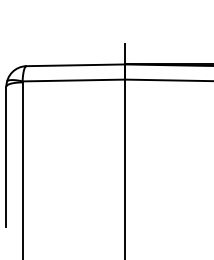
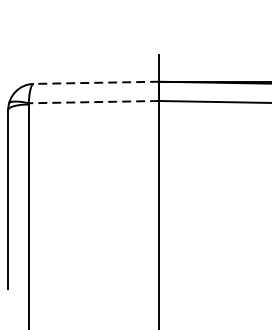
line: (75, 65) -> (95, 83), solid -> dashed
line: (73, 80) -> (93, 102), solid -> dashed

